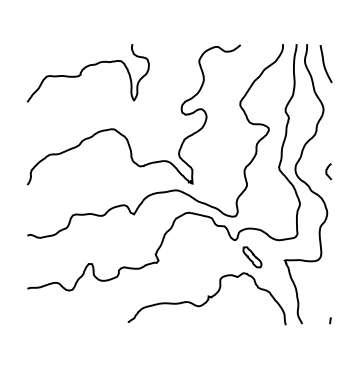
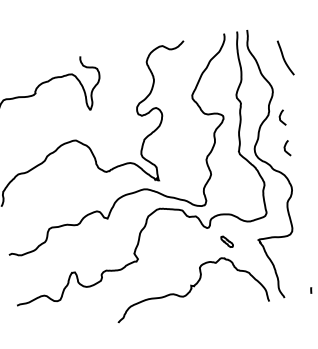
curve: (324, 64) -> (284, 58), moved
curve: (327, 139) -> (280, 117), added
part: (252, 257) -> (227, 241), size x0.6

